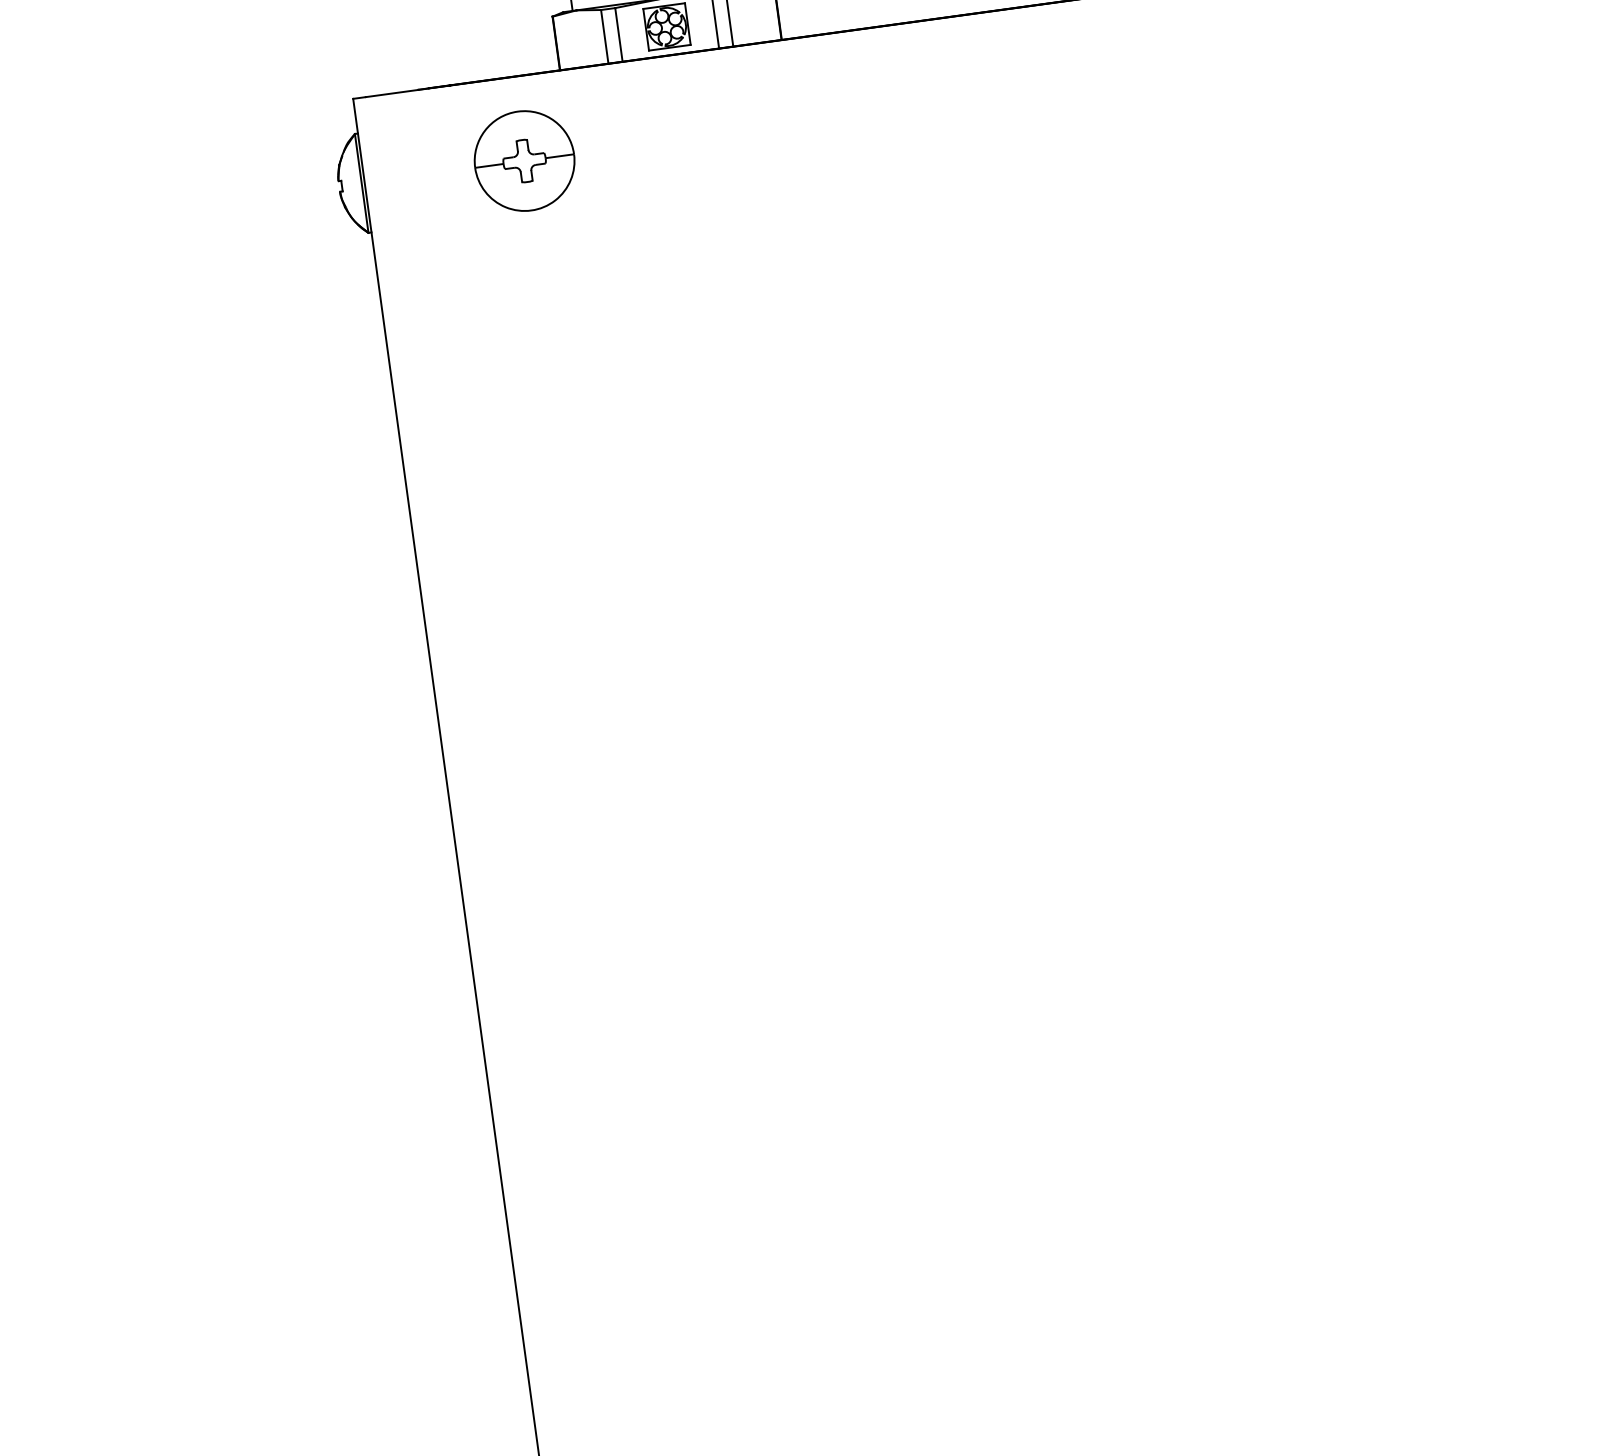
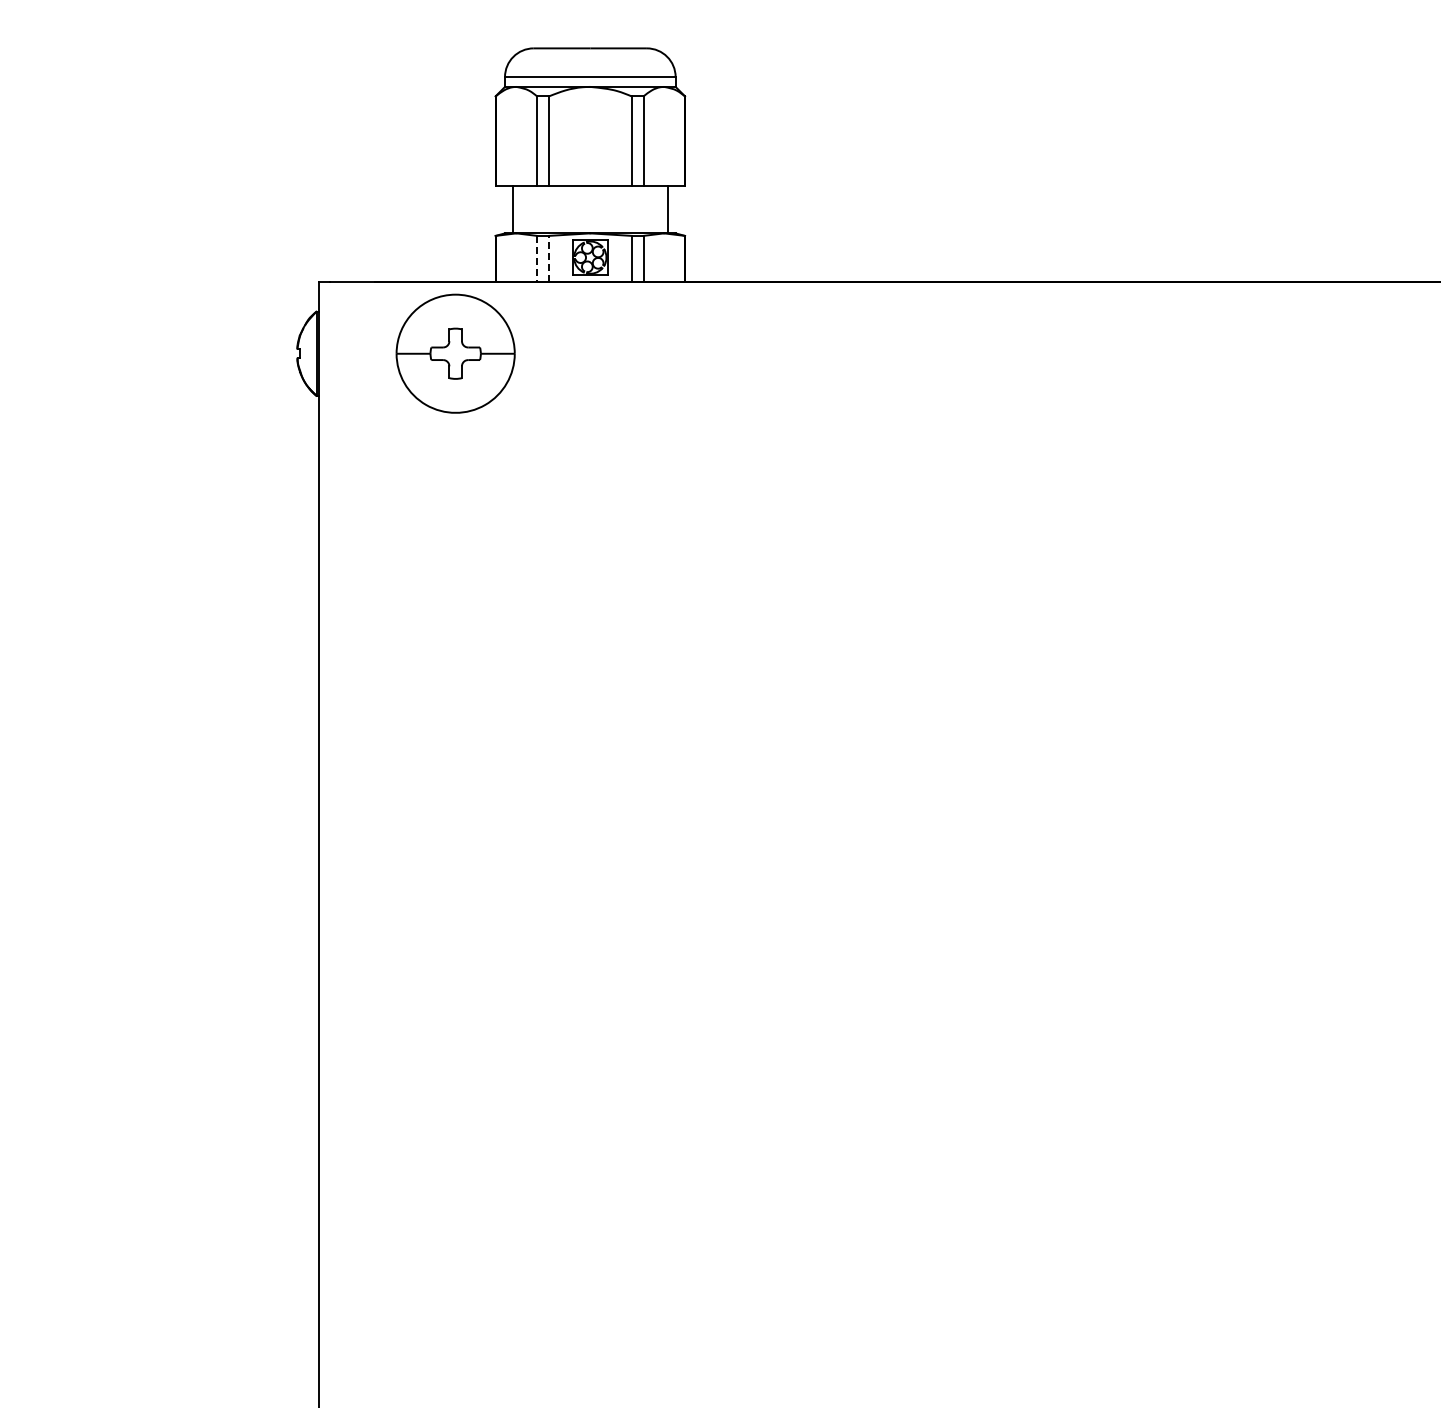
line: (619, 34) -> (549, 258), solid -> dashed
line: (605, 36) -> (537, 258), solid -> dashed
part: (524, 160) -> (455, 353), size x1.4

